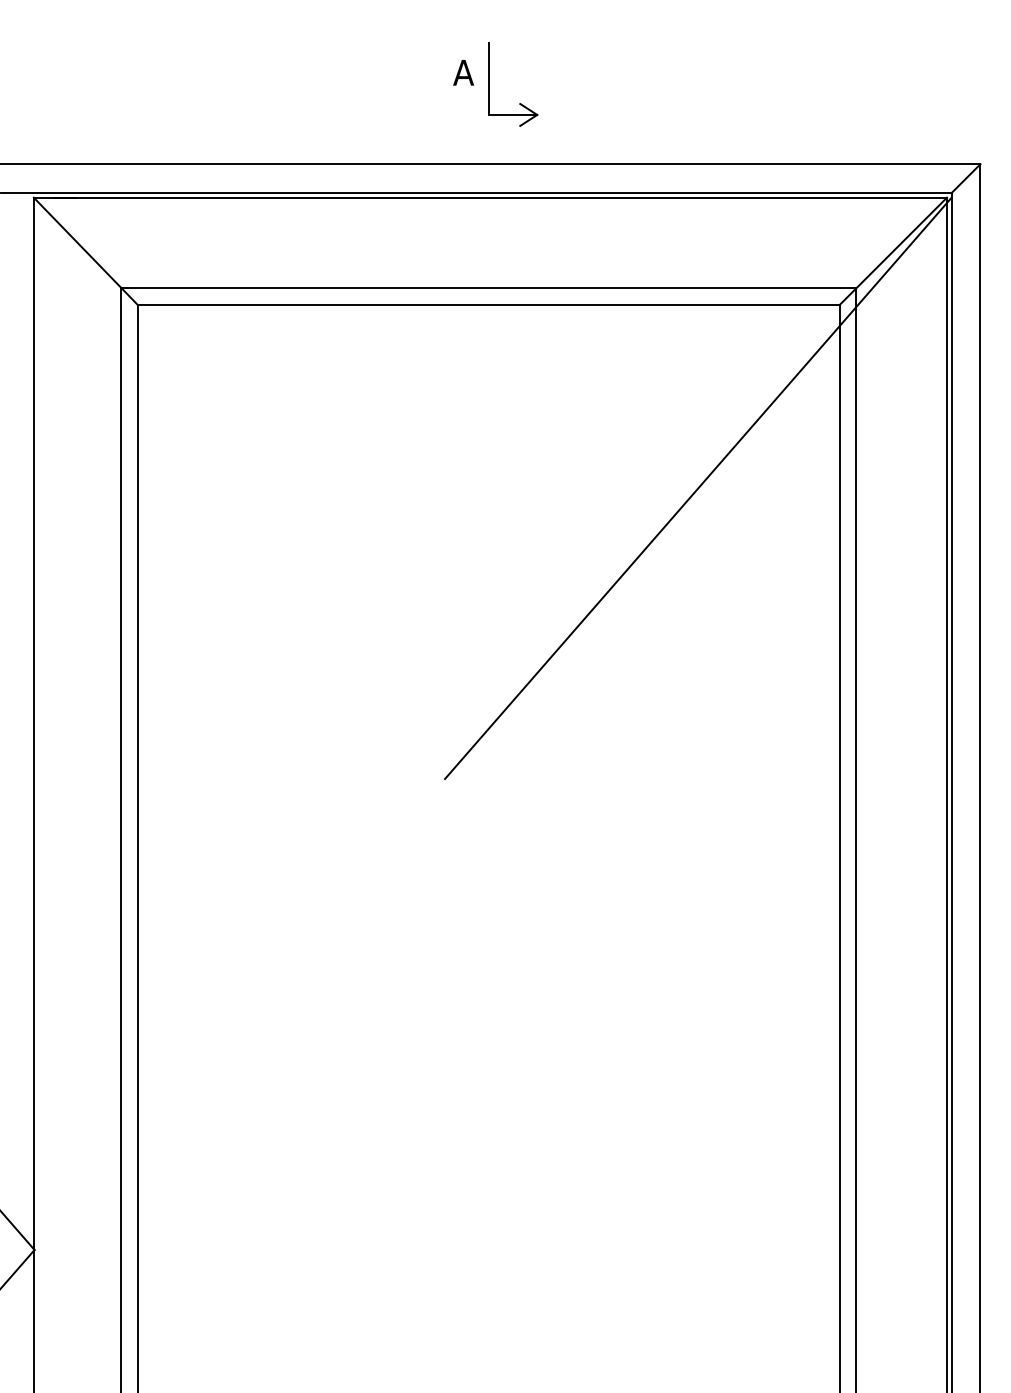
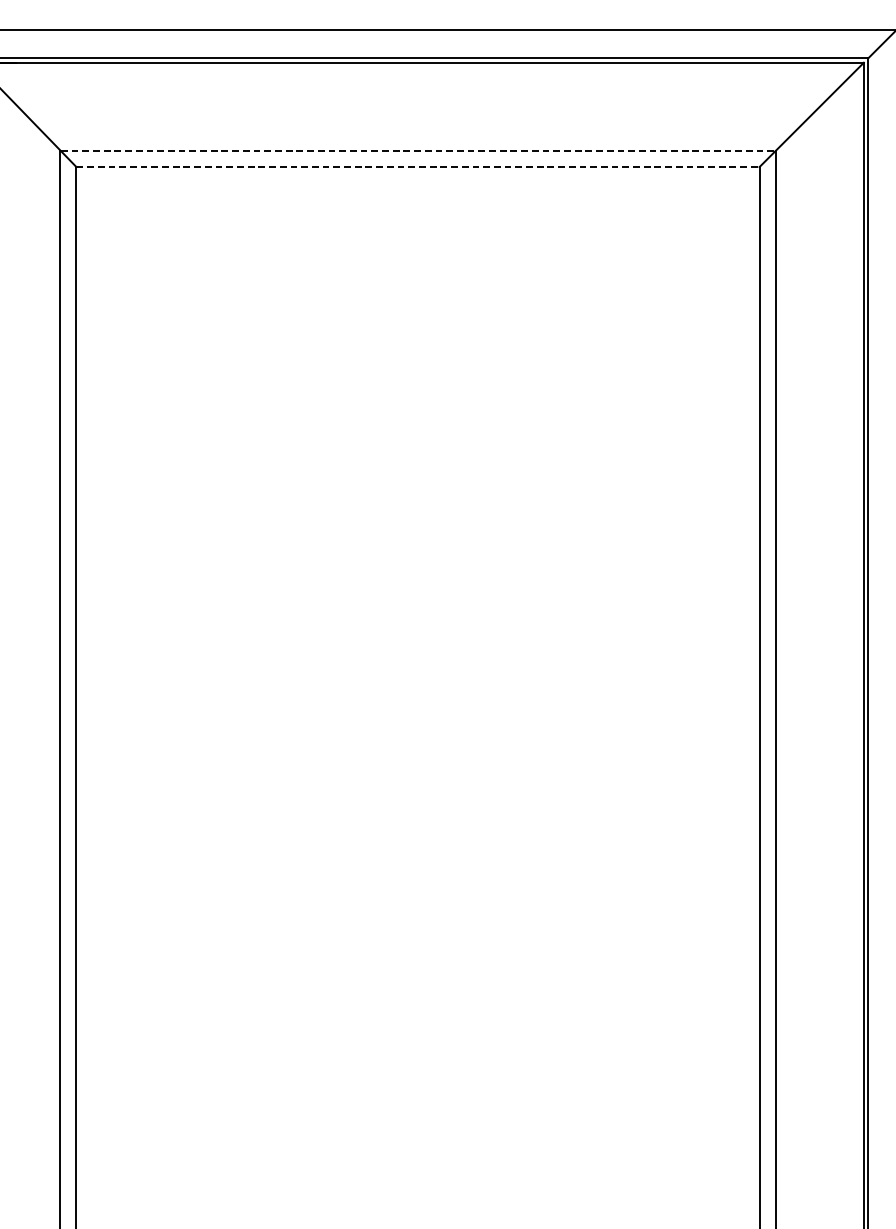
line: (489, 288) -> (418, 151), solid -> dashed
line: (488, 304) -> (417, 166), solid -> dashed
line: (698, 488) -> (622, 345), removed

